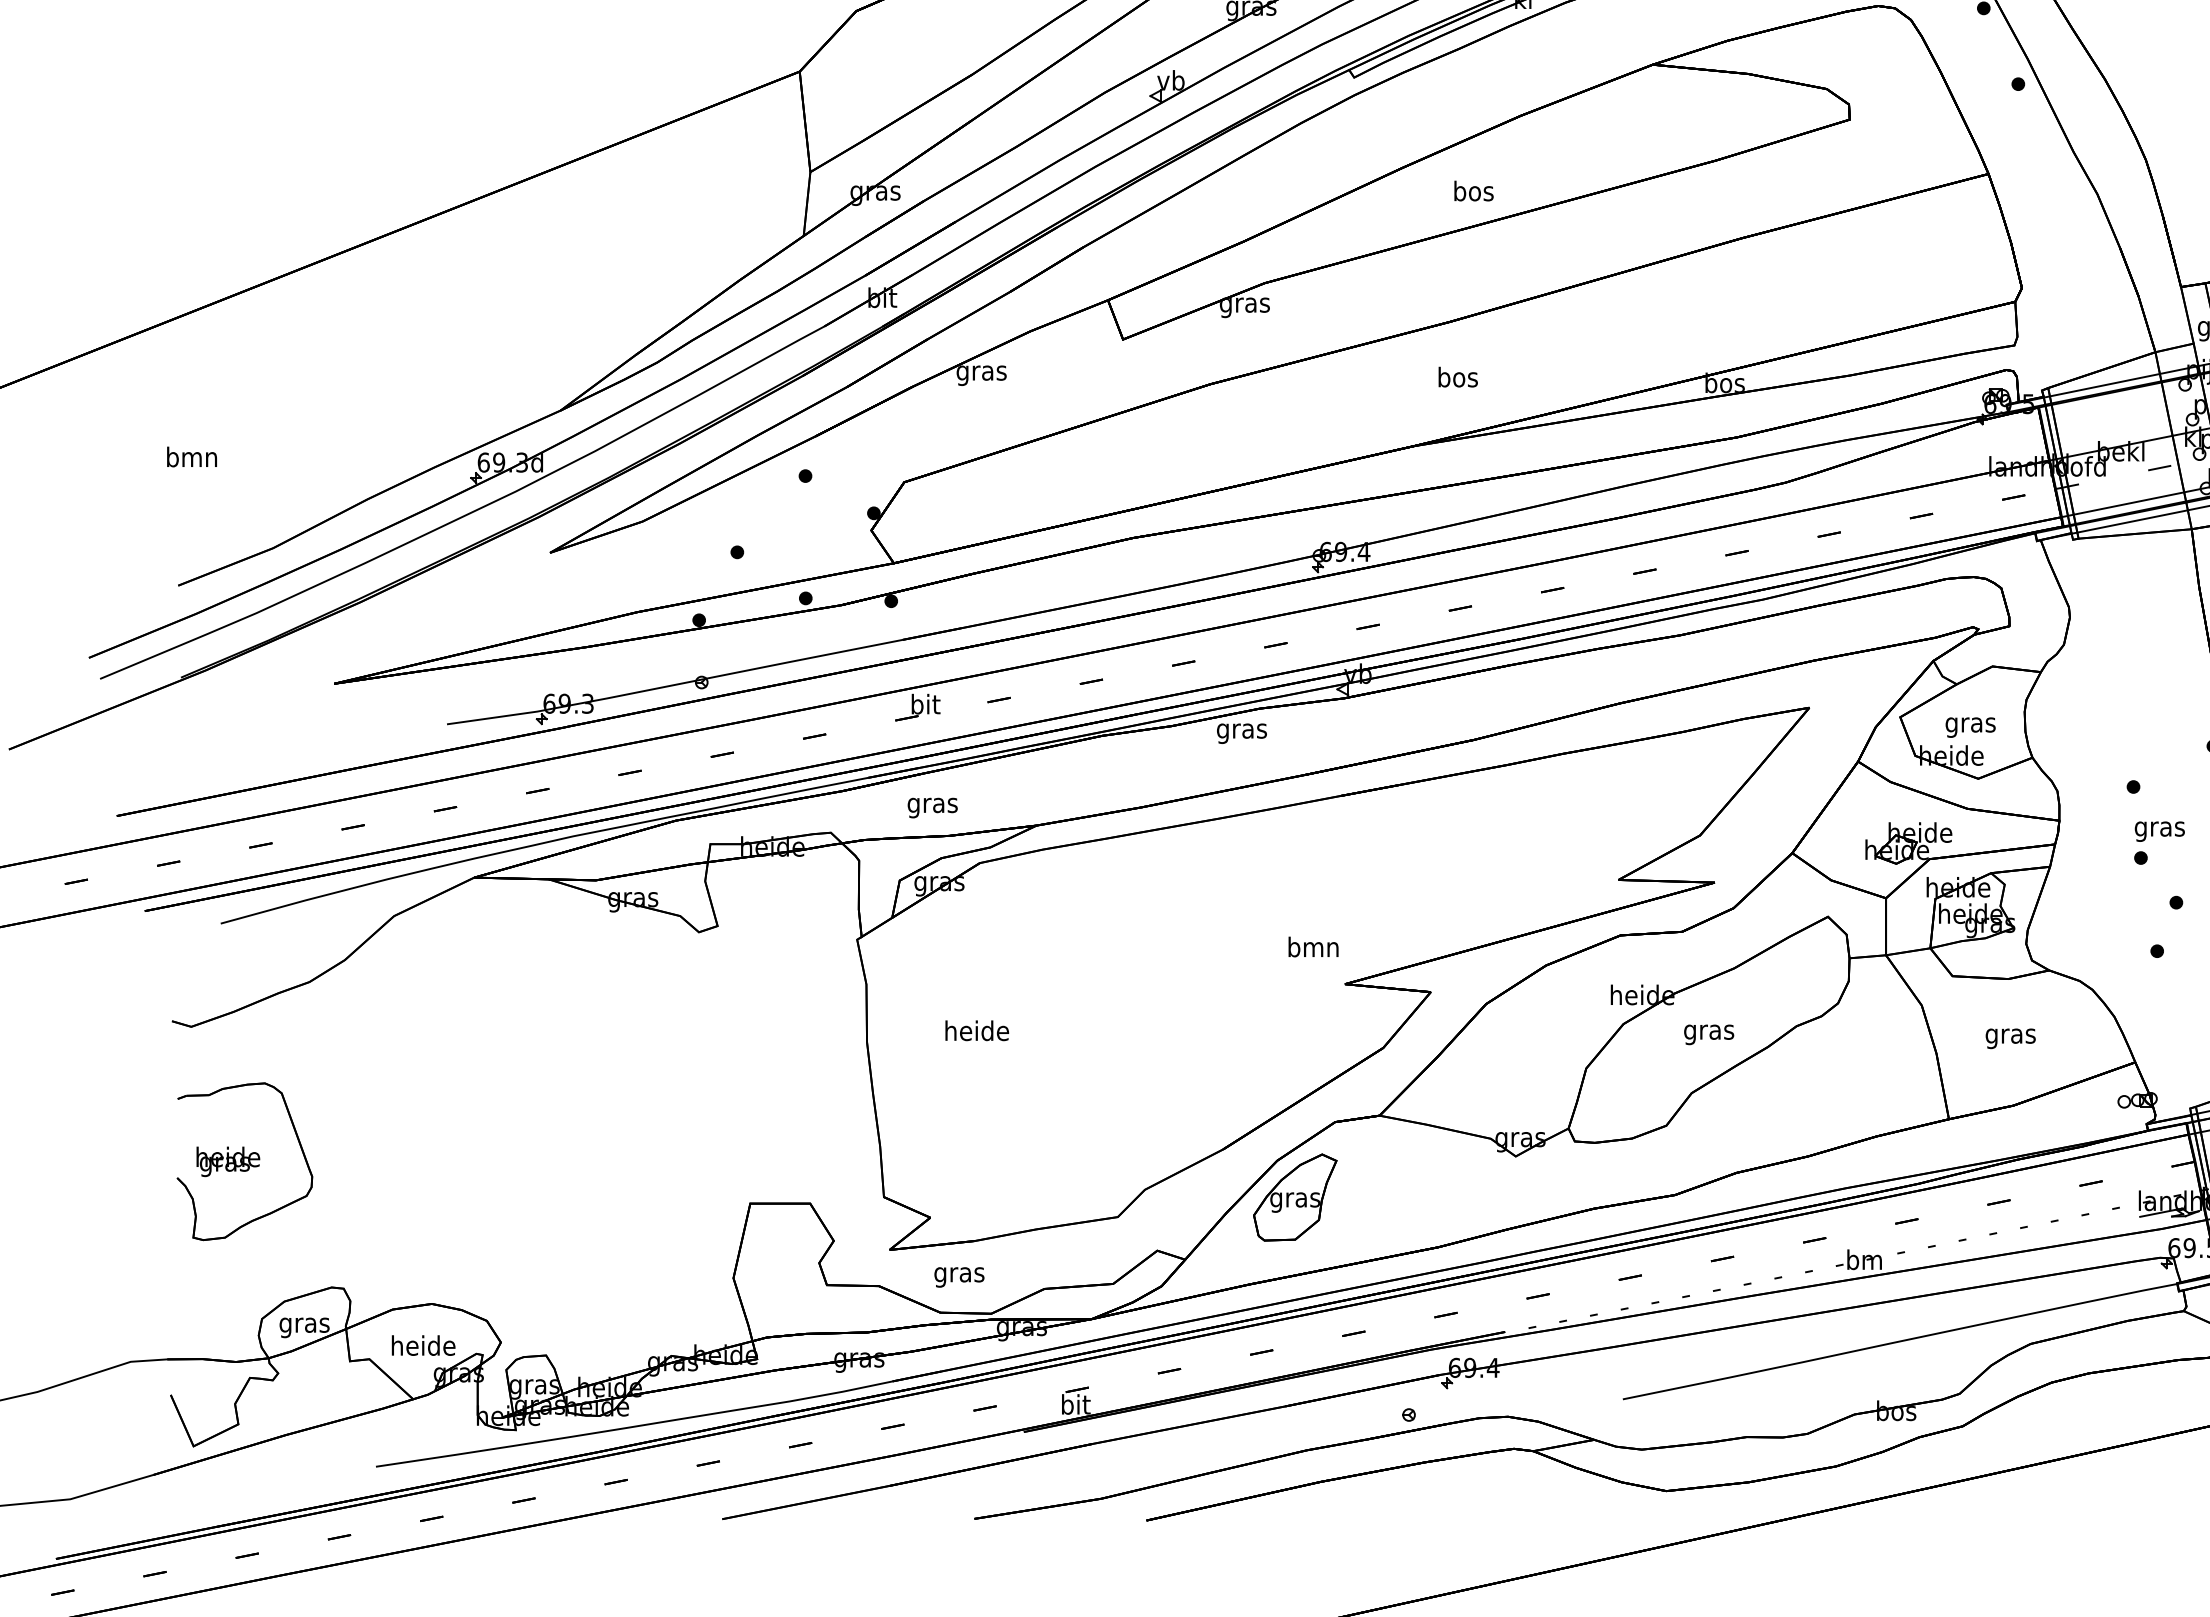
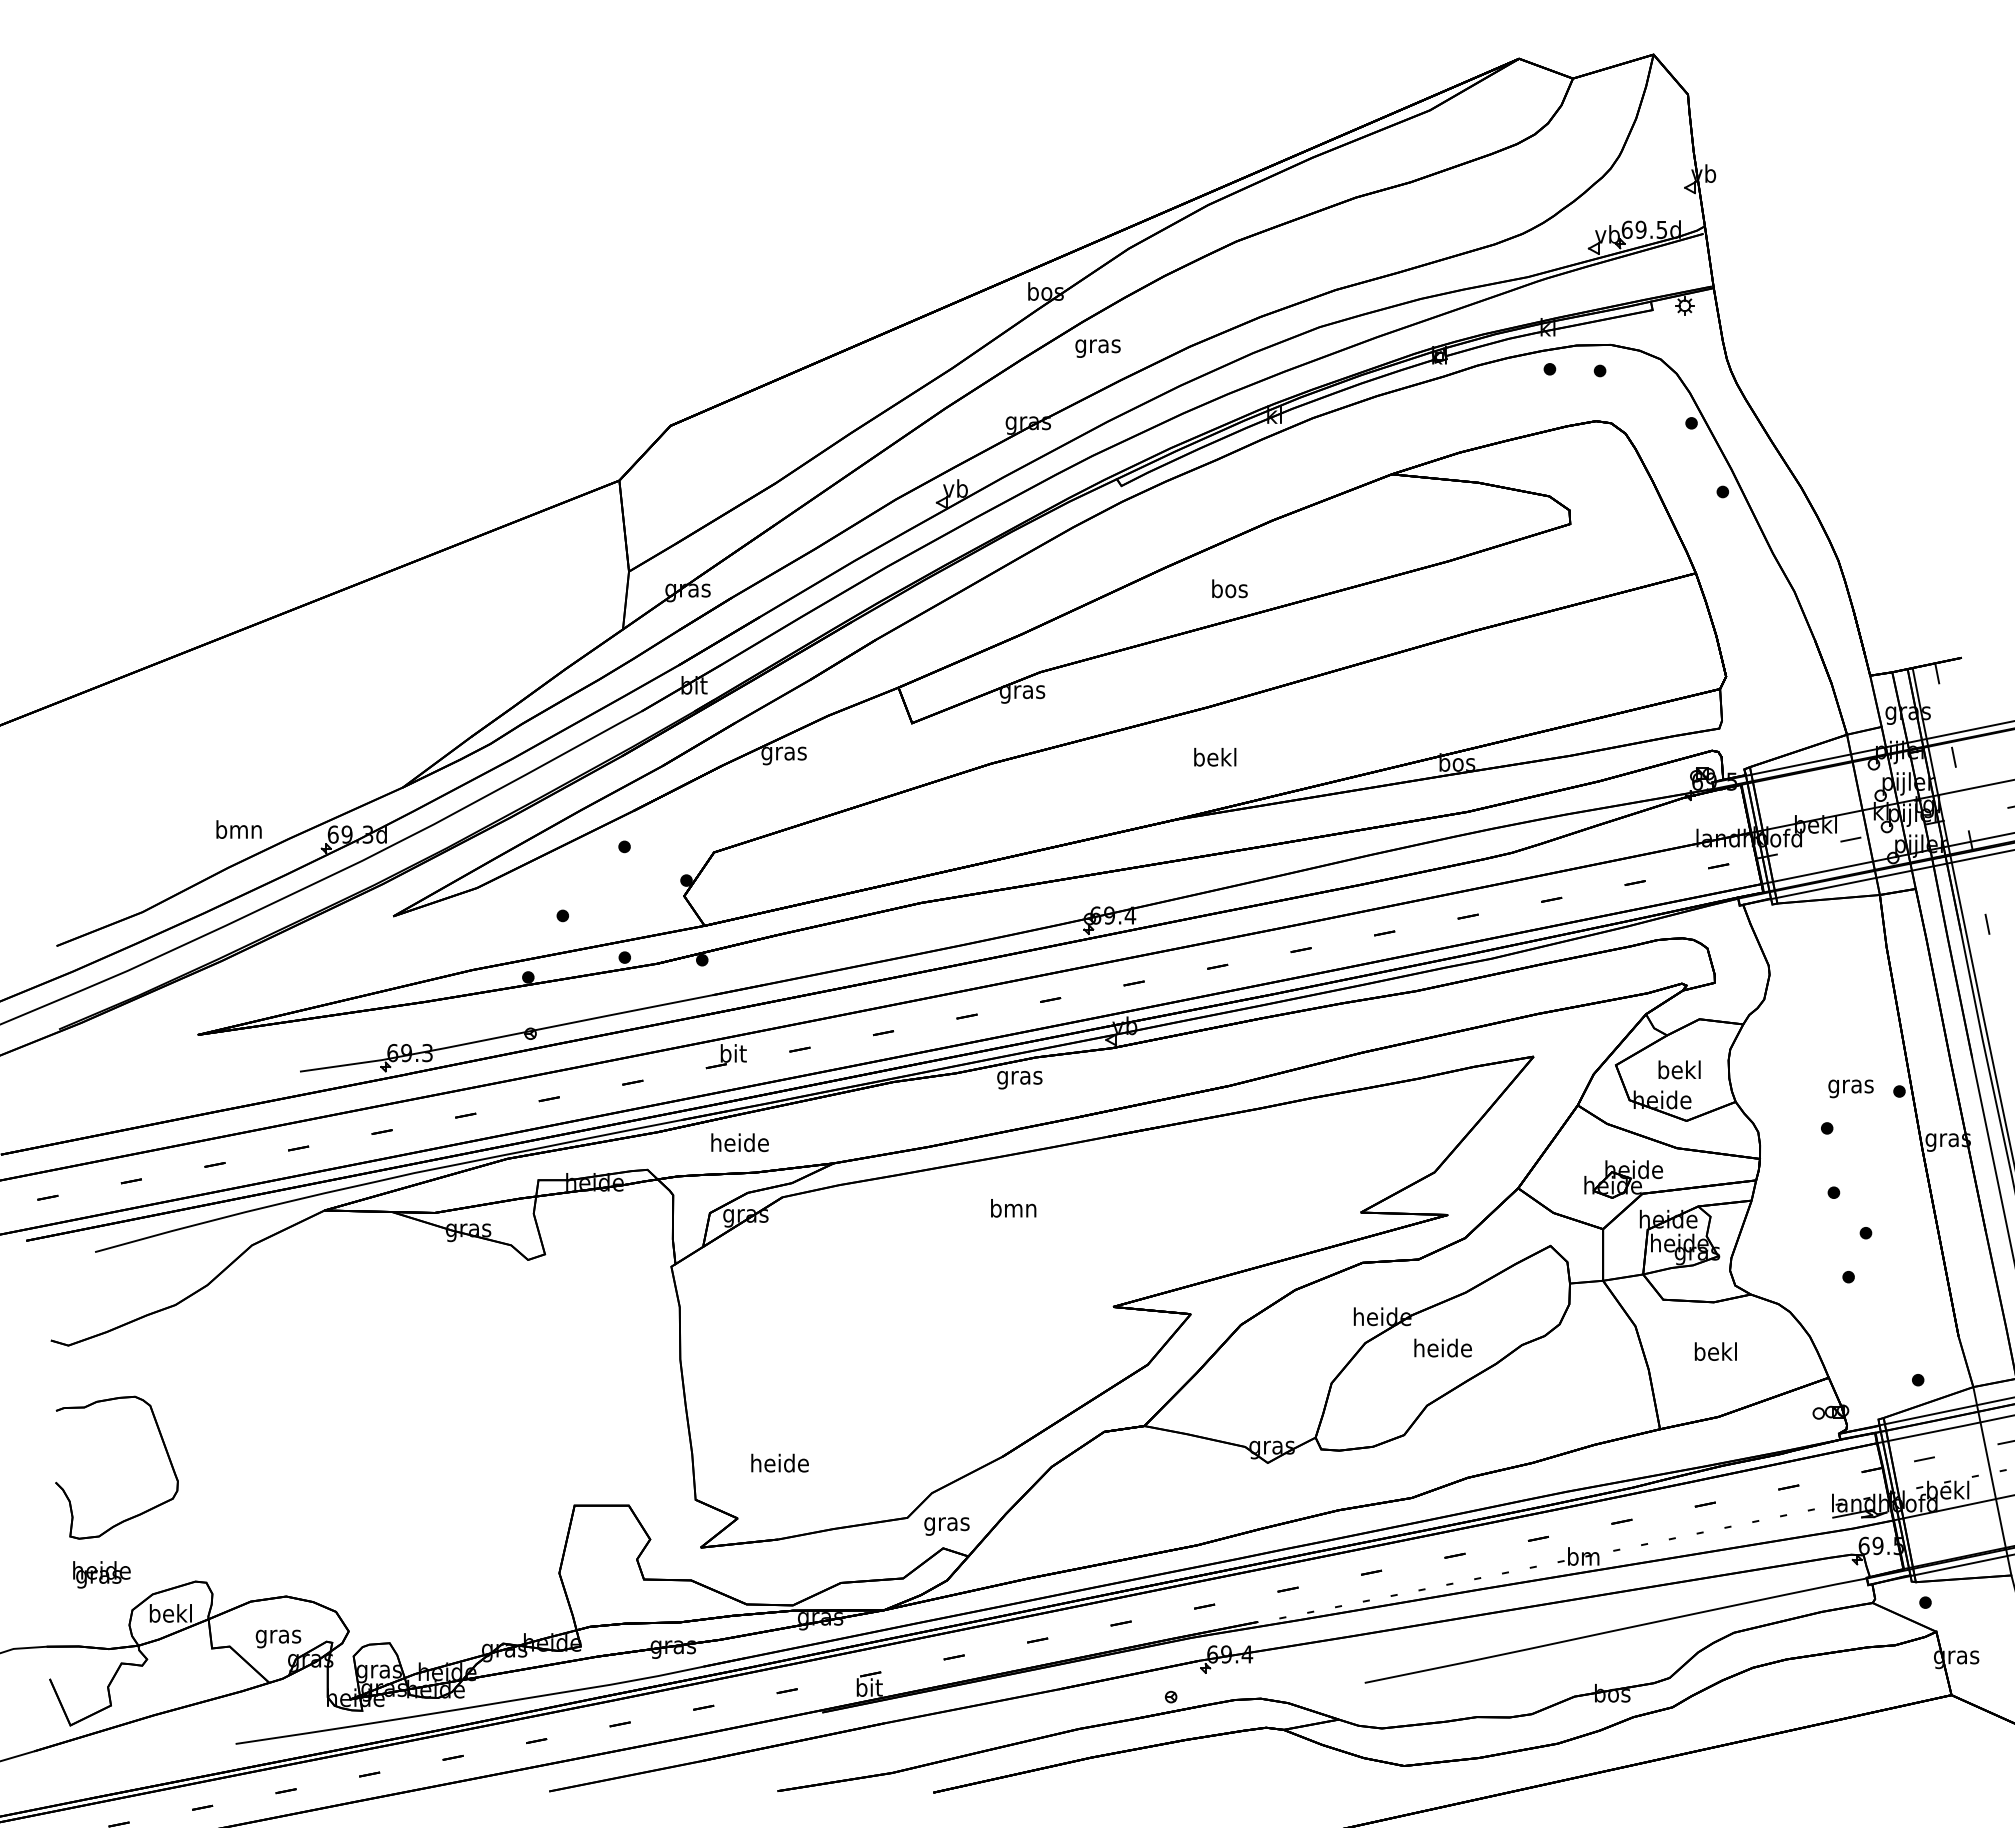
text: (1458, 376) -> (1215, 756), bos -> bekl
text: (191, 456) -> (238, 829), moved
text: (1970, 724) -> (1679, 1071), gras -> bekl
text: (932, 804) -> (739, 1144), gras -> heide
text: (2159, 831) -> (1850, 1088), moved
text: (1313, 947) -> (1013, 1208), moved
text: (976, 1030) -> (779, 1462), moved
text: (1708, 1032) -> (1442, 1350), gras -> heide
text: (2010, 1035) -> (1715, 1353), gras -> bekl
text: (227, 1161) -> (101, 1574), moved
part: (1294, 1197) -> (1067, 1500), removed
text: (958, 1277) -> (946, 1526), moved
text: (304, 1324) -> (170, 1615), gras -> bekl
text: (423, 1348) -> (278, 1636), heide -> gras

